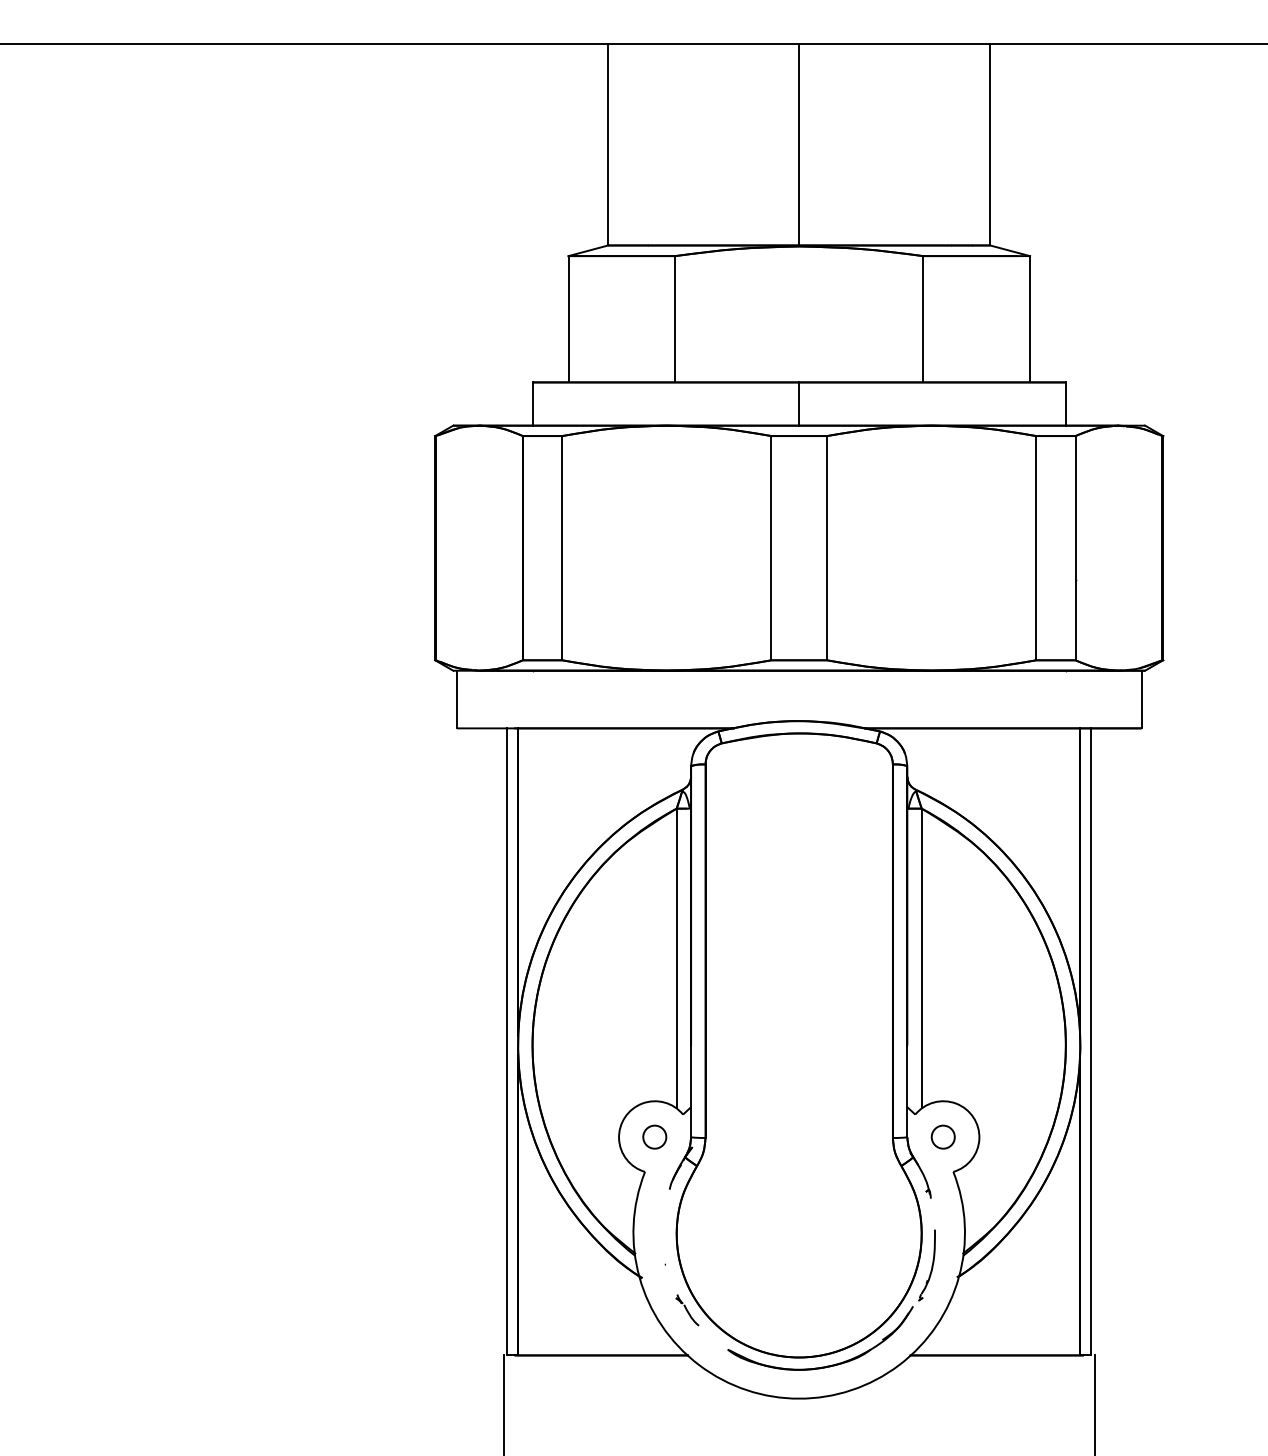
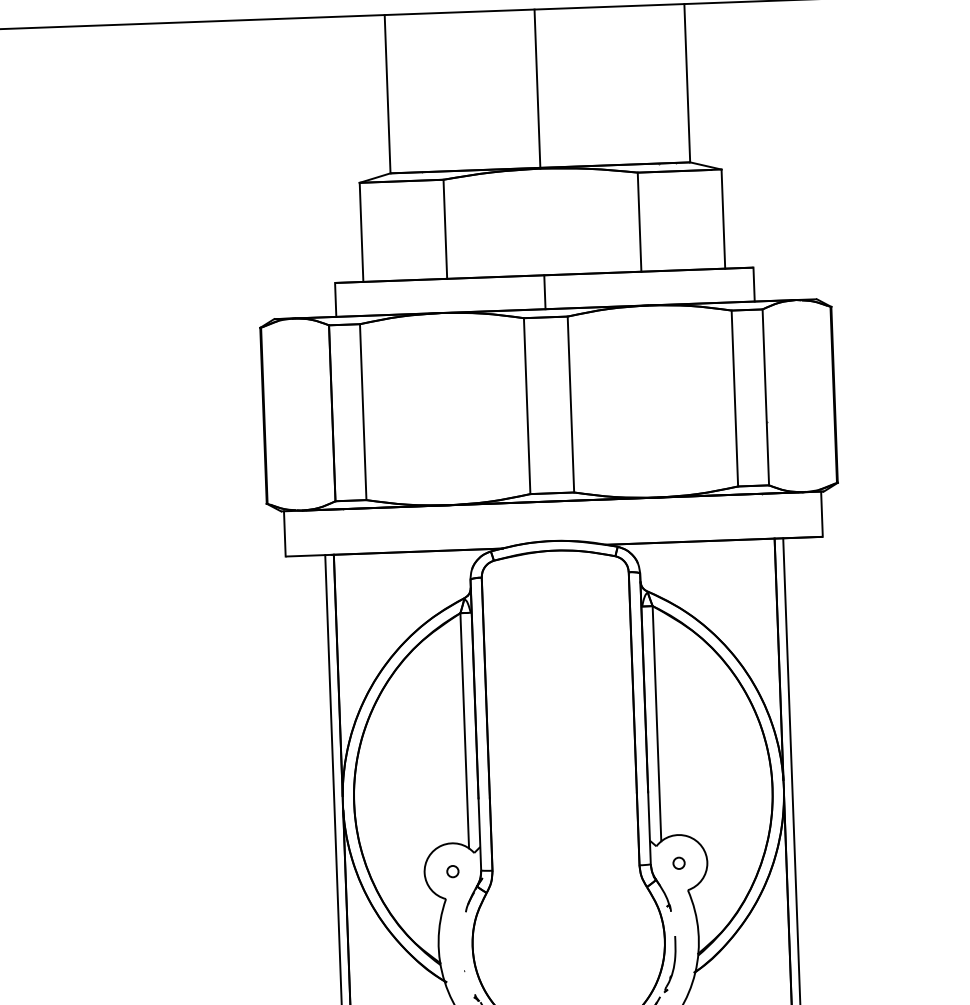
circle: (655, 1137) -> (453, 871), size x0.62
circle: (943, 1137) -> (679, 863), size x0.62

